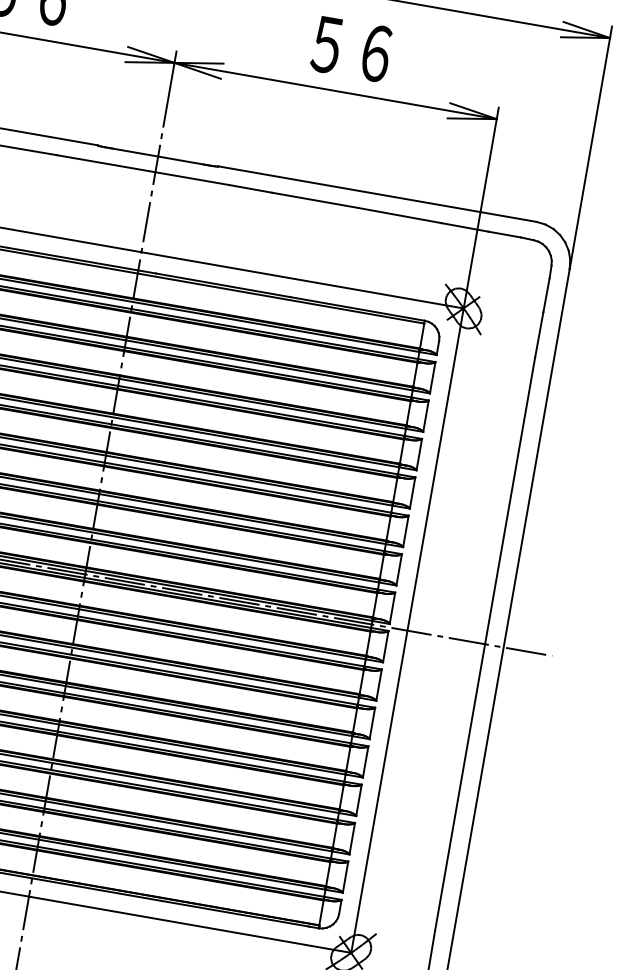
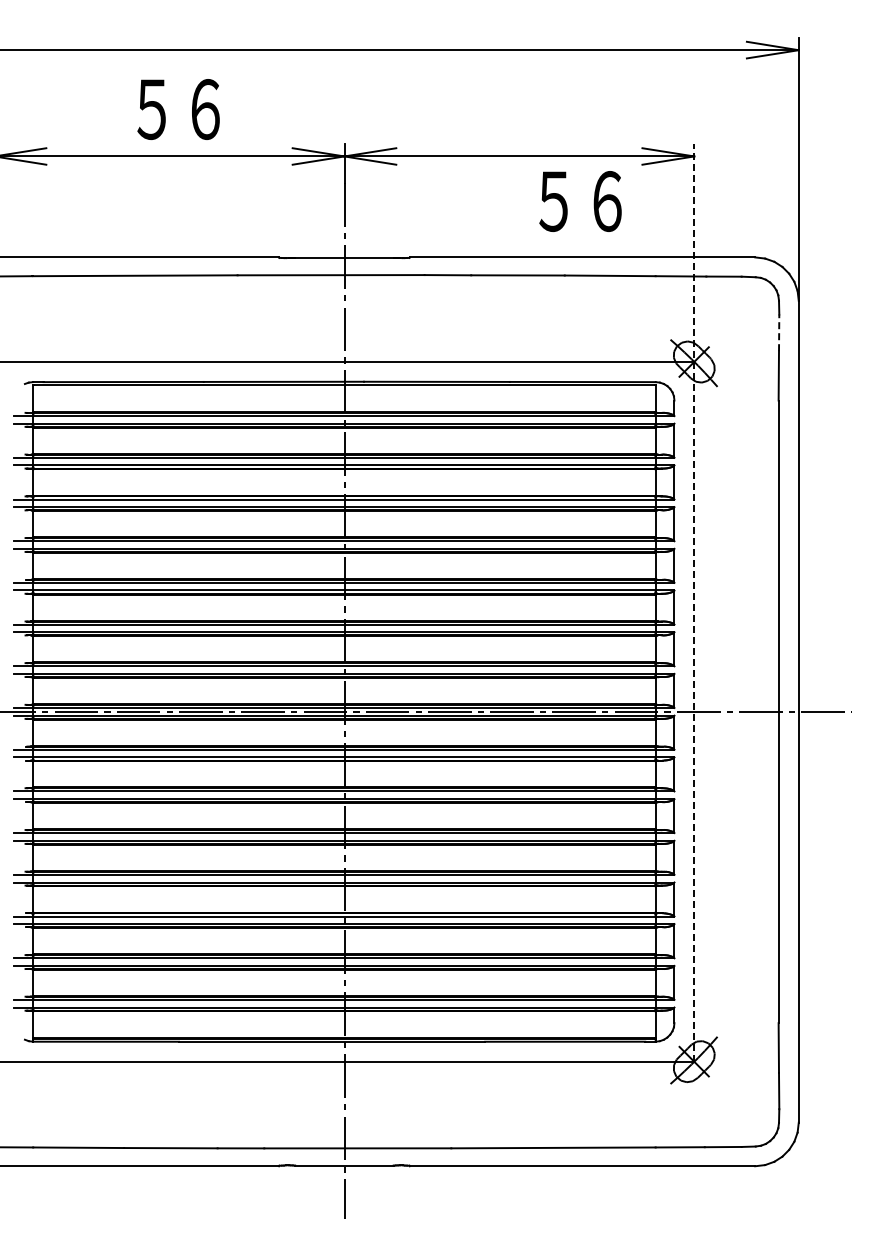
text: (351, 49) -> (580, 201), moved
line: (546, 294) -> (779, 332), solid -> dashed
line: (425, 529) -> (694, 602), solid -> dashed

